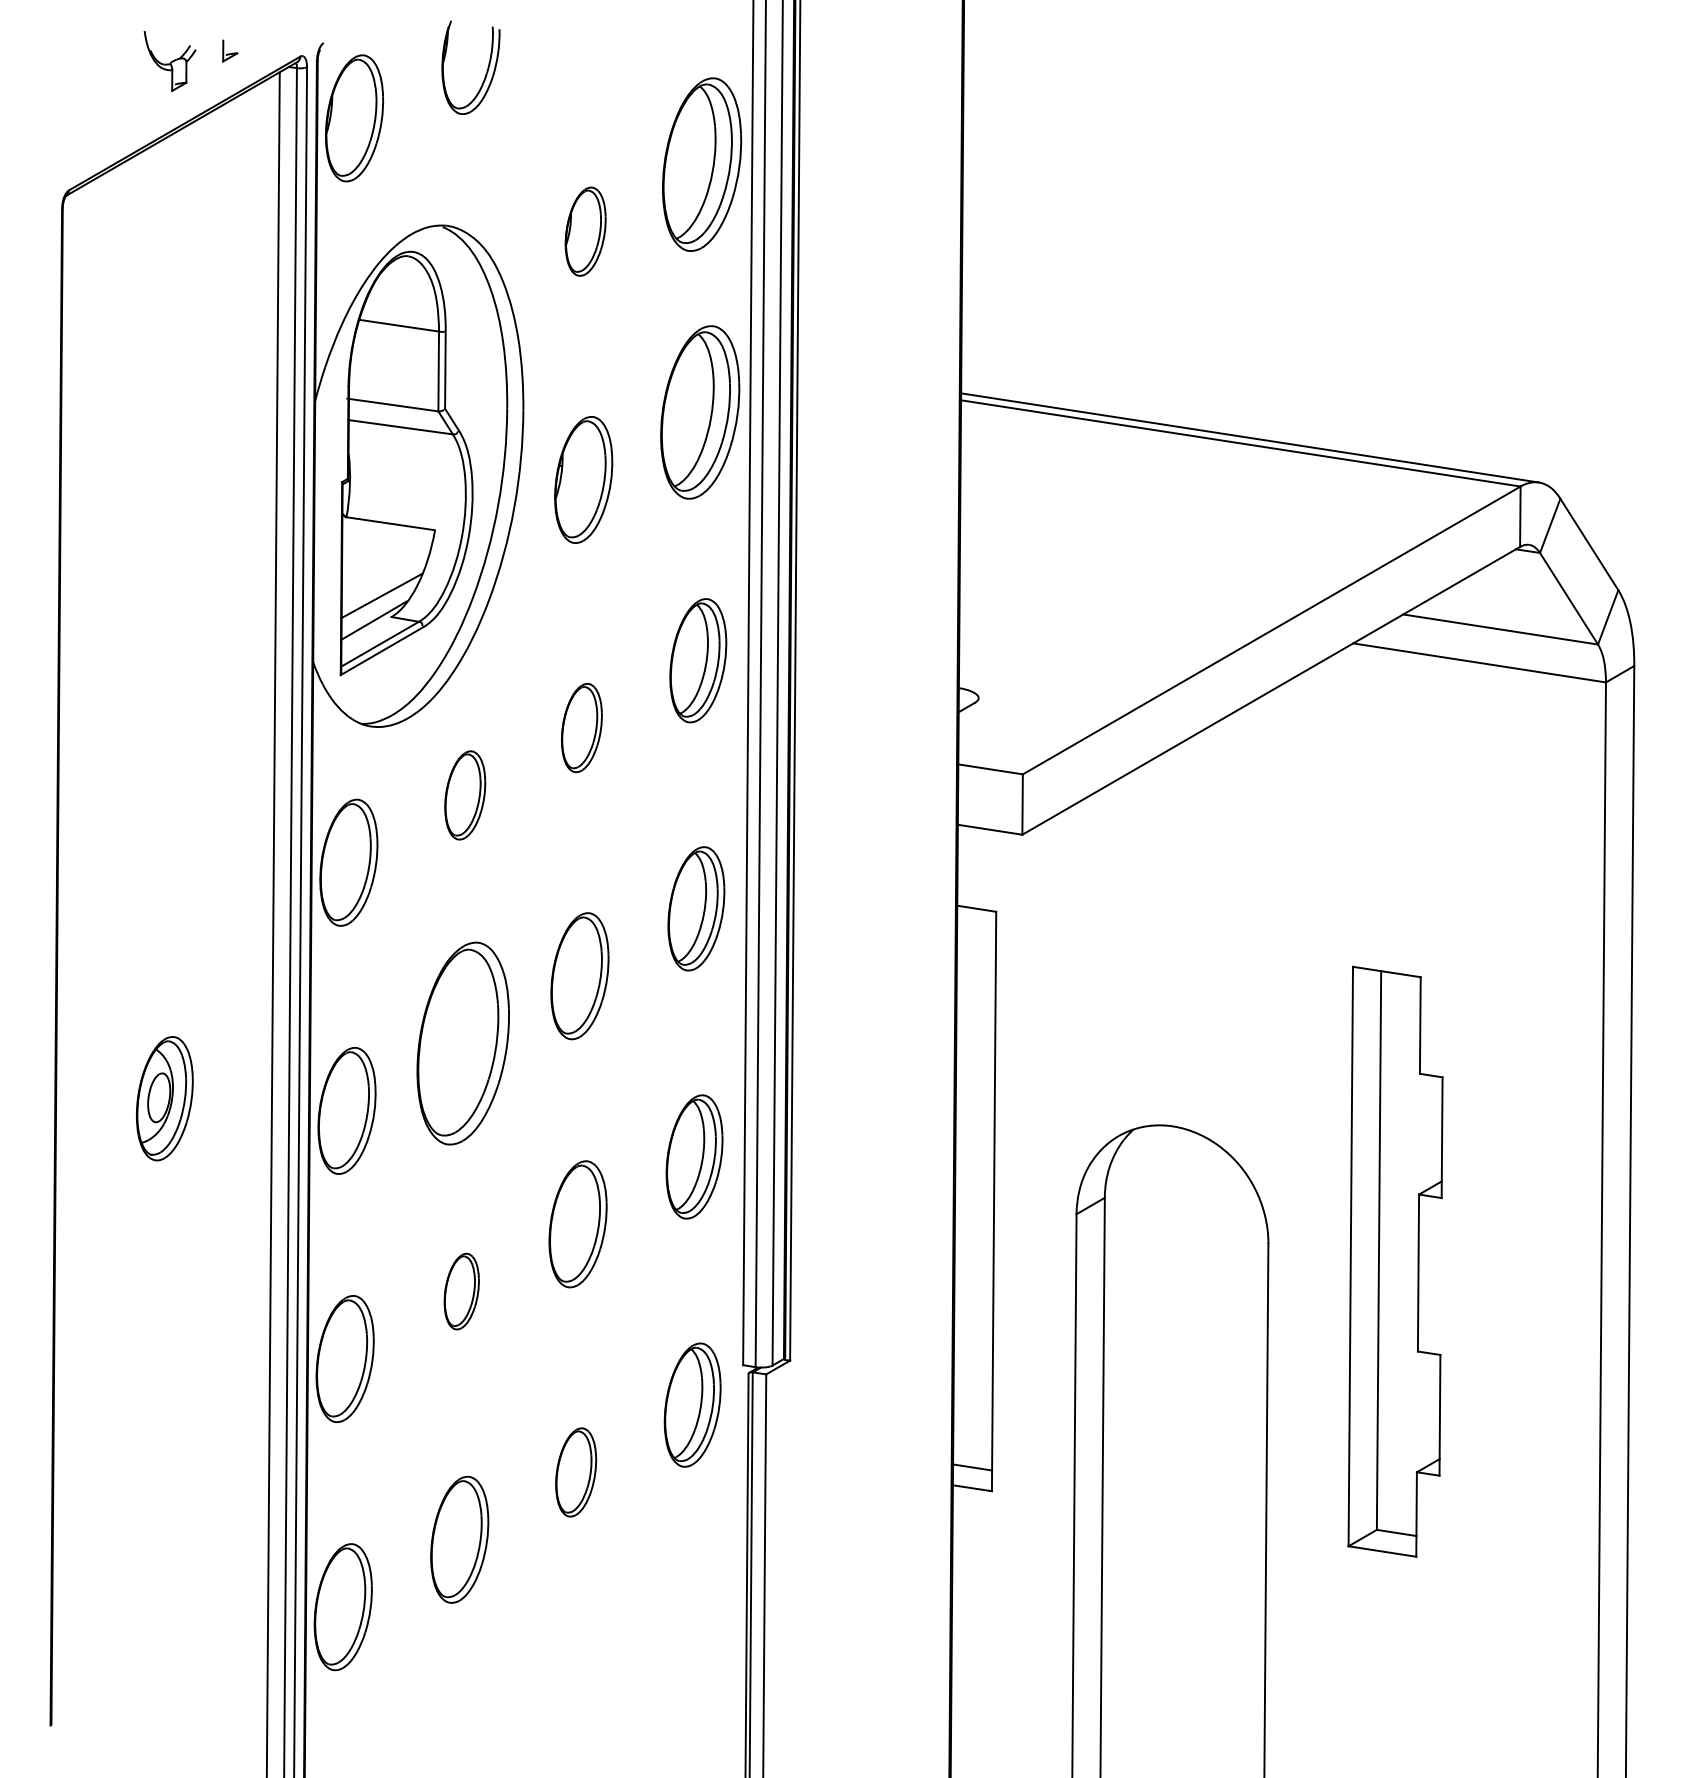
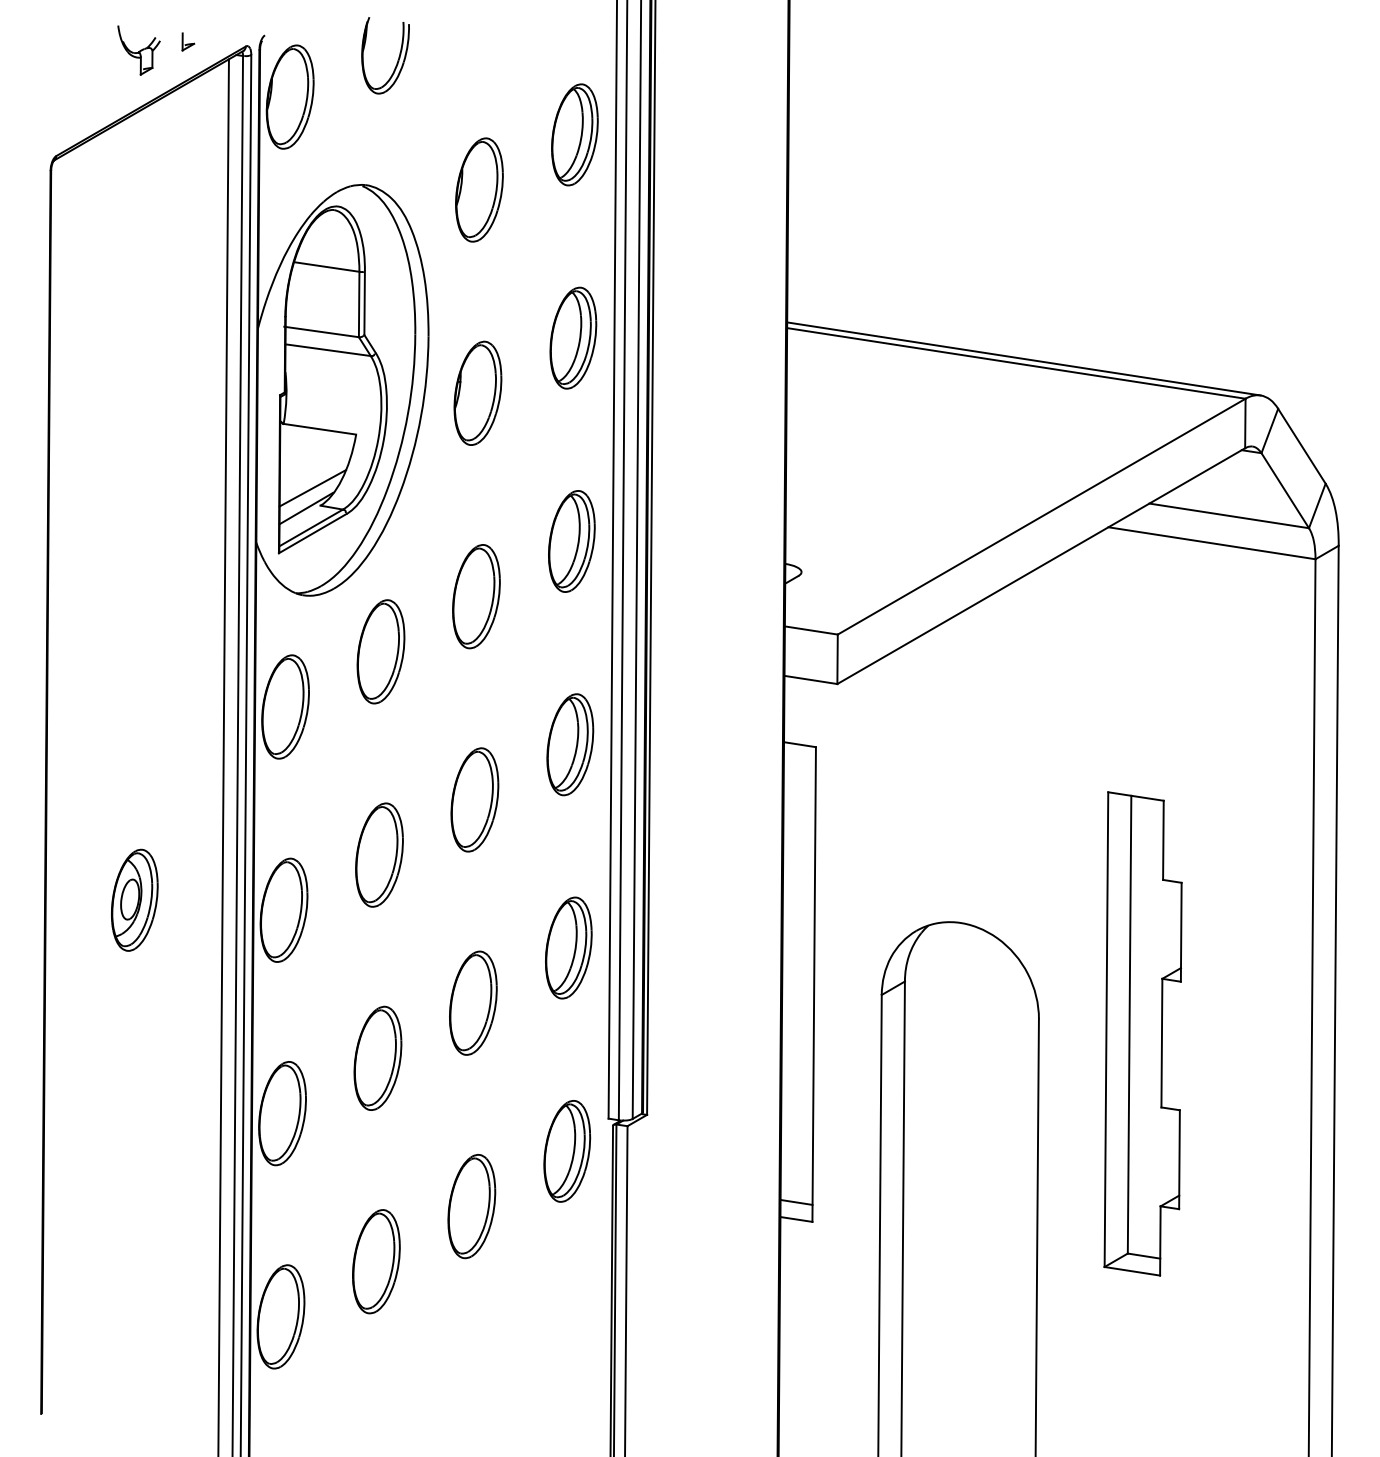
part: (701, 163) -> (574, 134), size x0.71
part: (585, 231) -> (479, 189), size x1.43
part: (699, 412) -> (572, 338), size x0.71
part: (581, 727) -> (476, 596), size x1.43
part: (464, 795) -> (380, 651), size x1.43
part: (463, 1043) -> (379, 855), size x0.62
part: (461, 1291) -> (377, 1058), size x1.67
part: (575, 1472) -> (471, 1206), size x1.43

